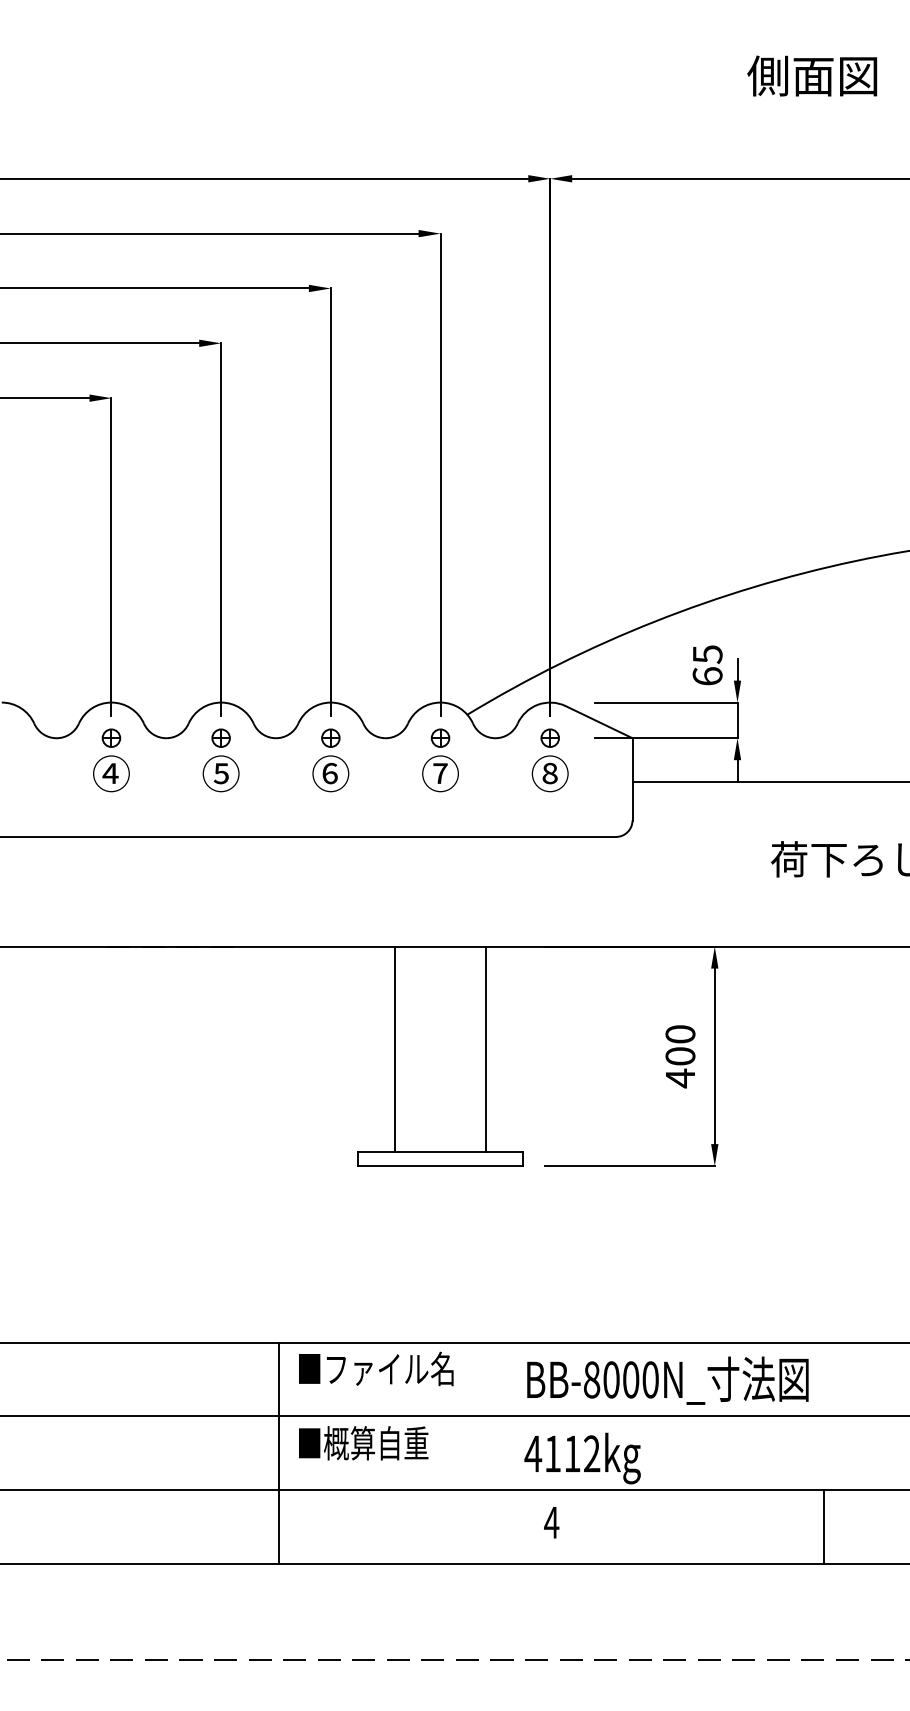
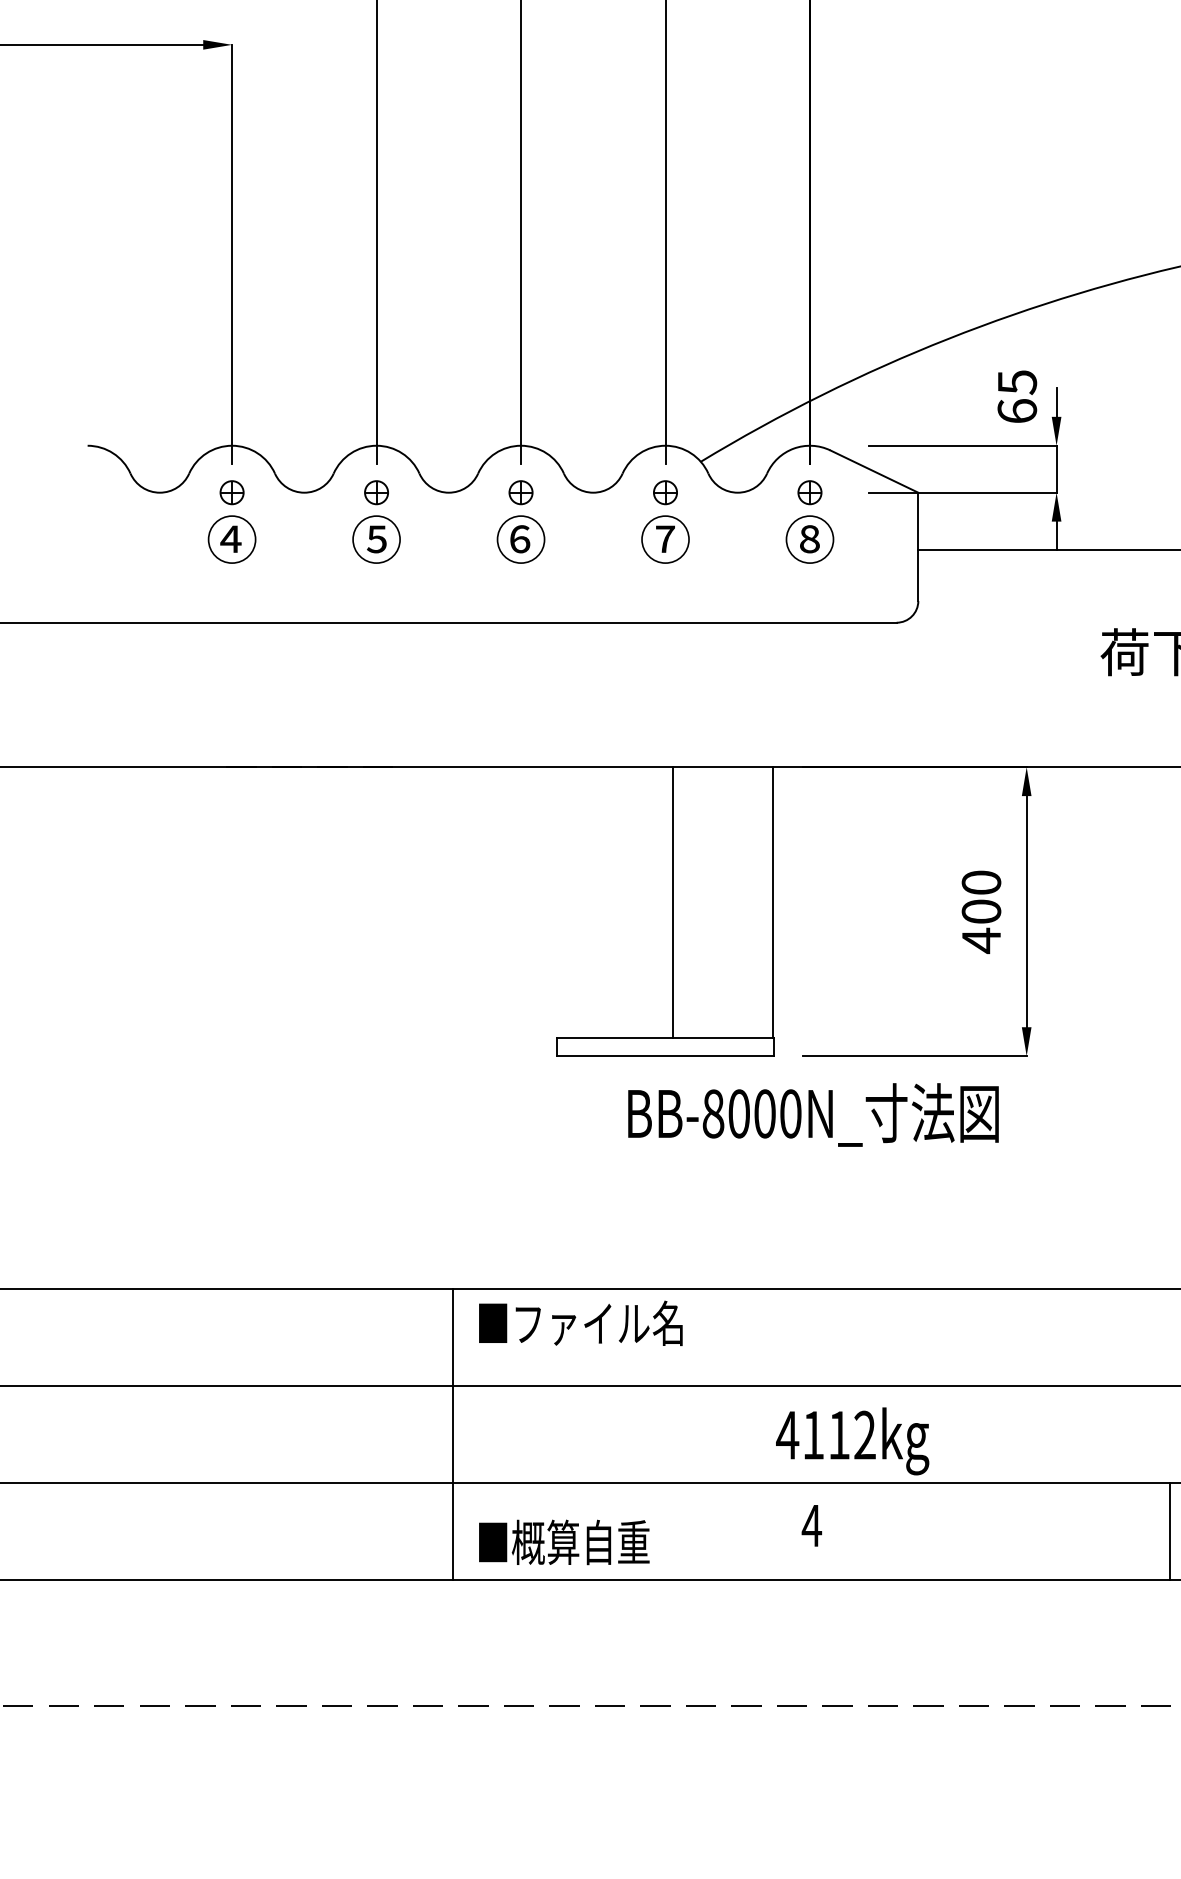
line: (395, 1049) -> (673, 902), moved
line: (485, 1049) -> (772, 902), moved
text: (667, 1380) -> (812, 1114), moved
text: (363, 1443) -> (564, 1542), moved

